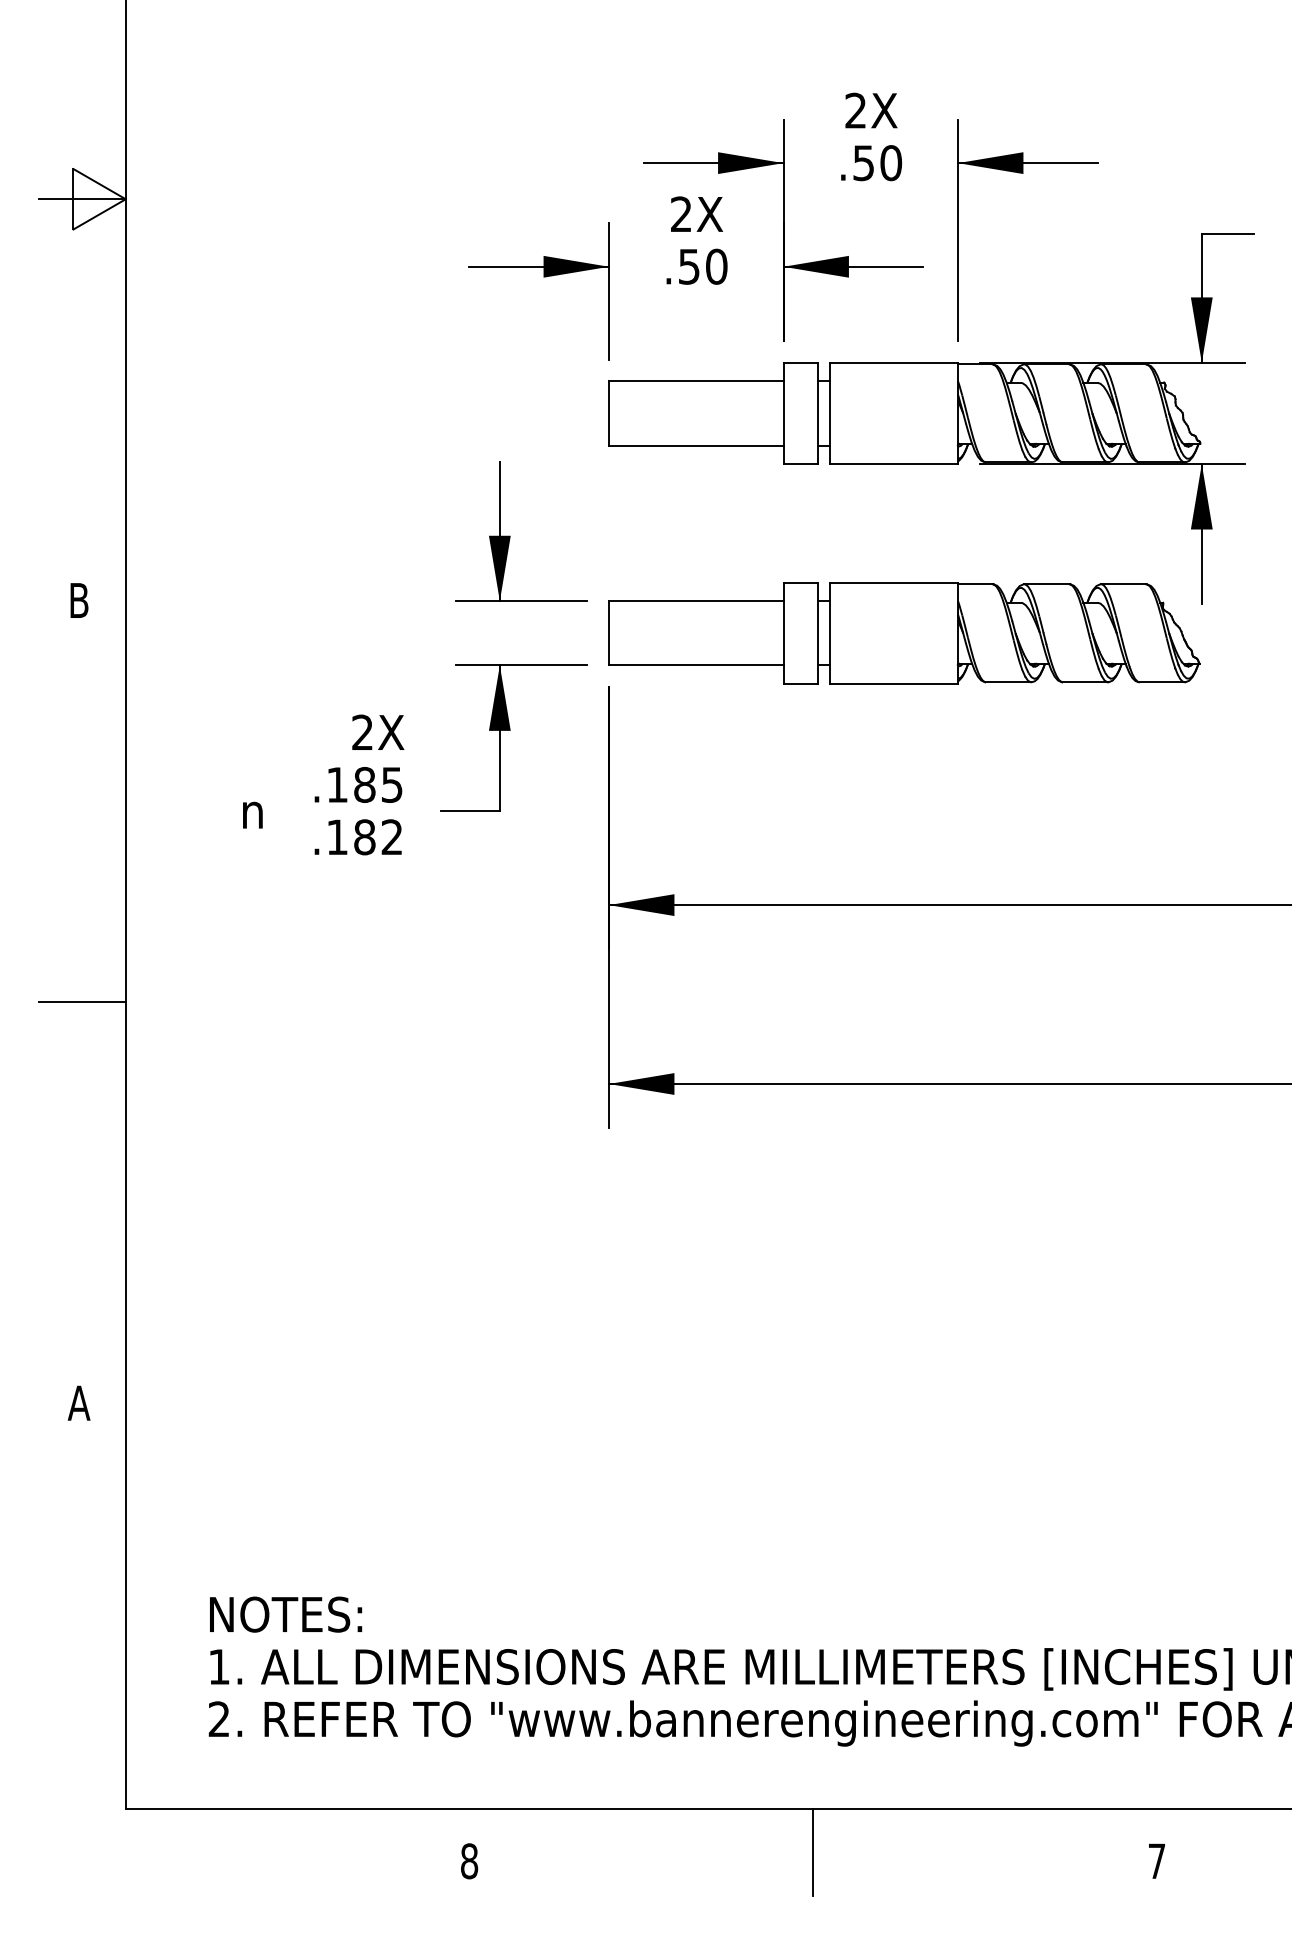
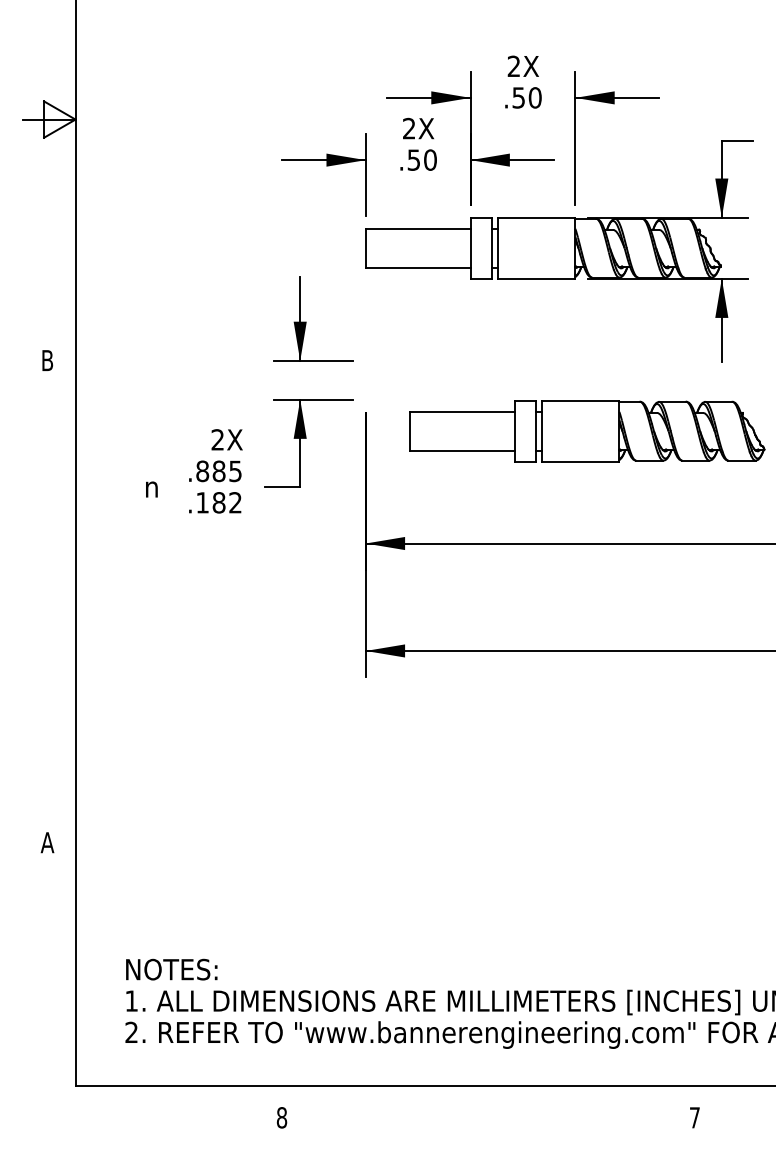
part: (904, 633) -> (587, 431), moved
text: (337, 785) -> (202, 471), .185 -> .885
line: (82, 1001) -> (49, 601), removed
line: (813, 1852) -> (488, 1112), removed

